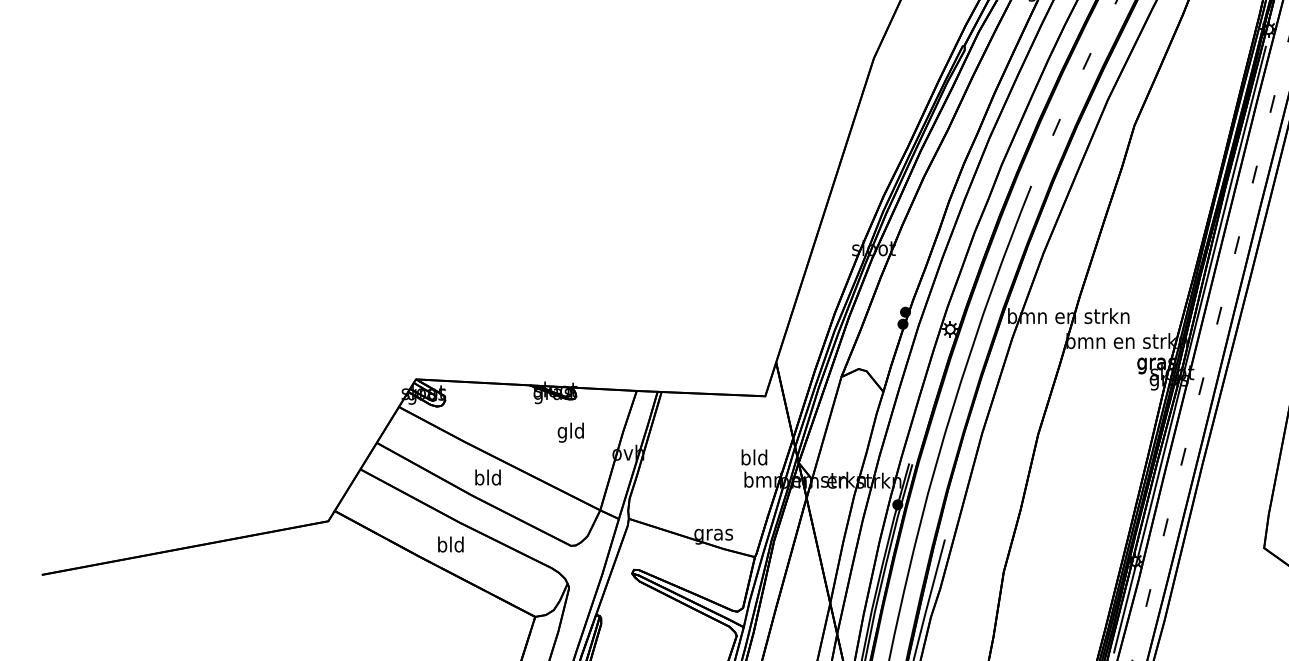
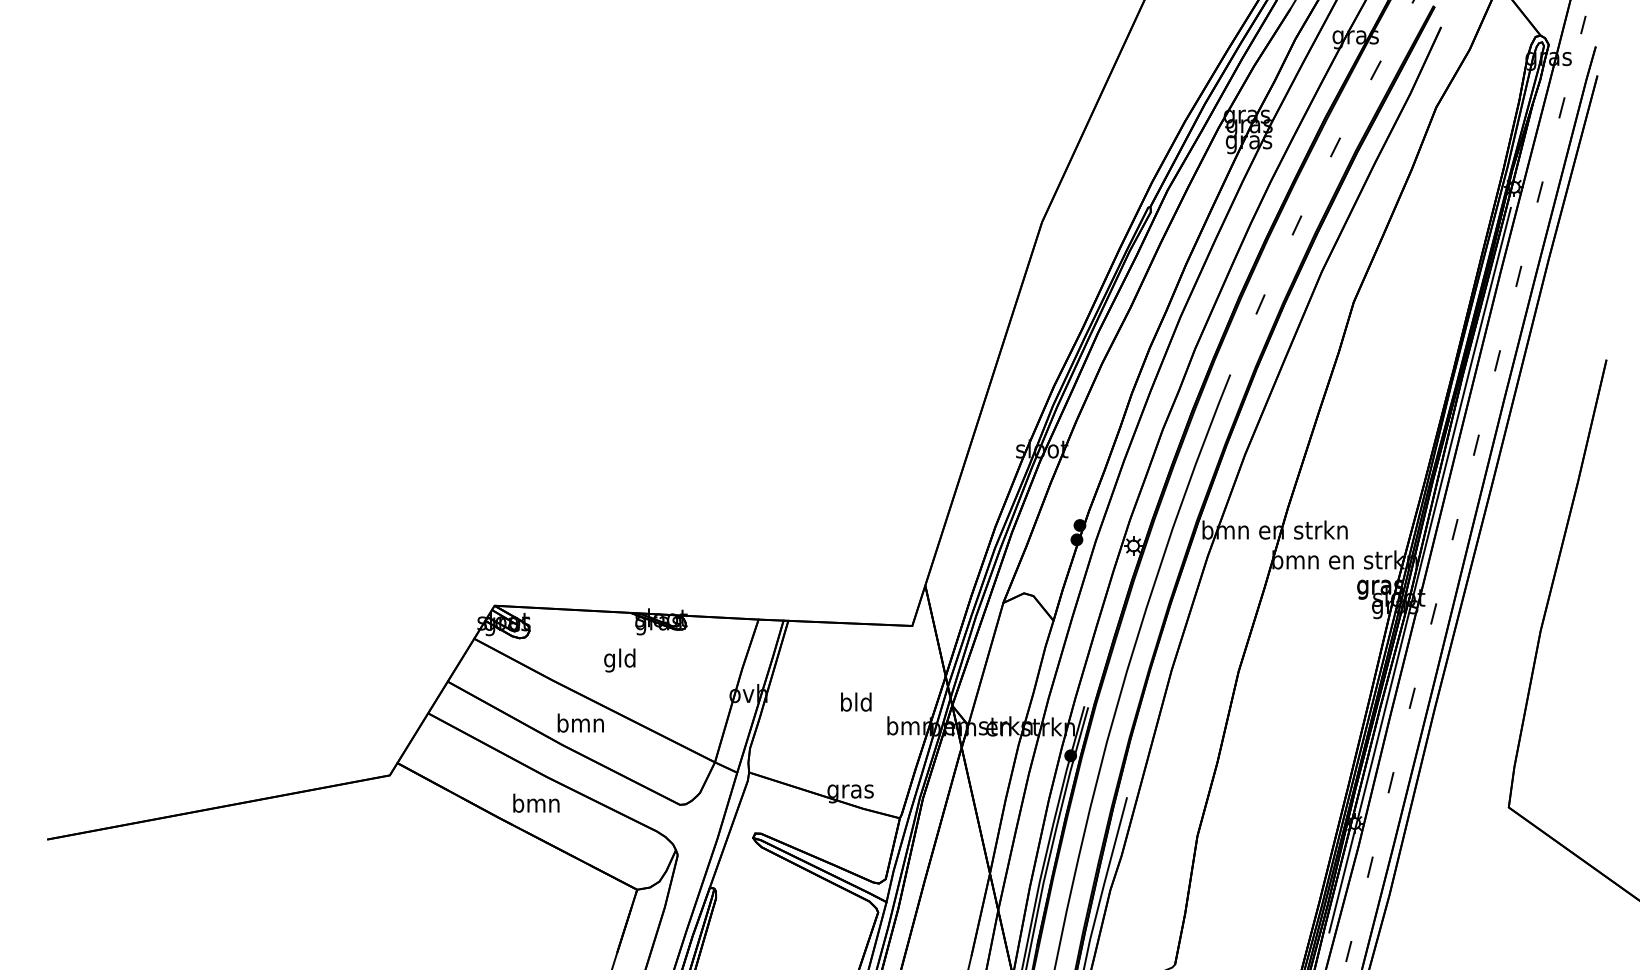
text: (570, 432) -> (619, 660), moved
text: (754, 456) -> (856, 701), moved
text: (487, 477) -> (580, 722), bld -> bmn
text: (451, 543) -> (536, 802), bld -> bmn

